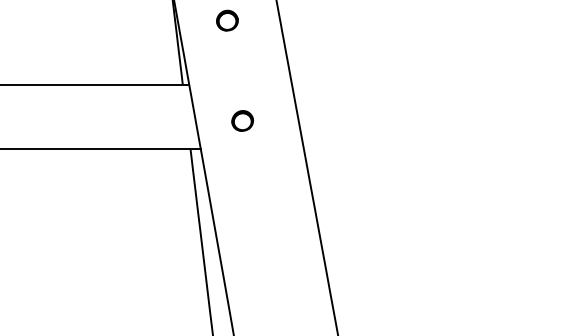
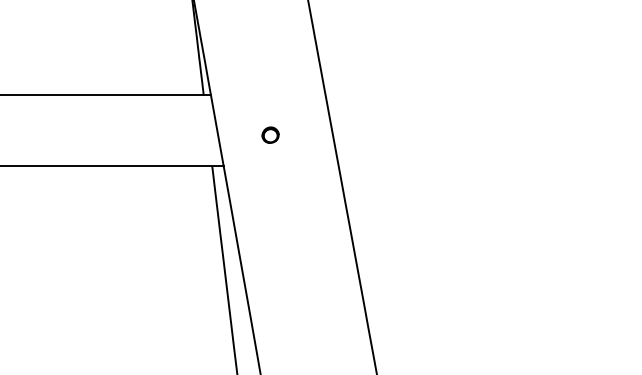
part: (227, 20) -> (253, 23), removed
part: (242, 121) -> (270, 135), size x0.7

